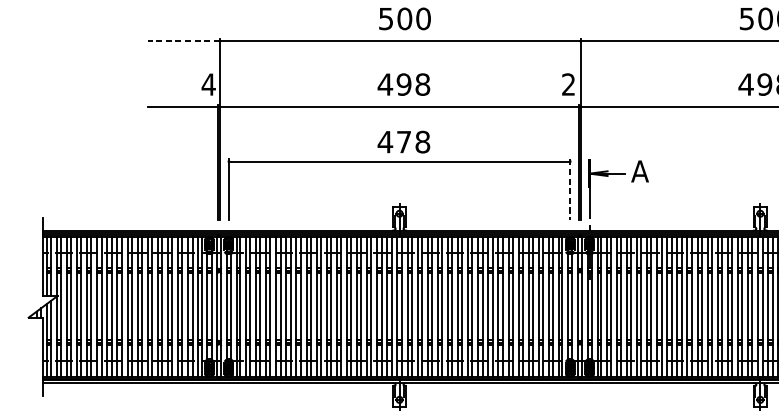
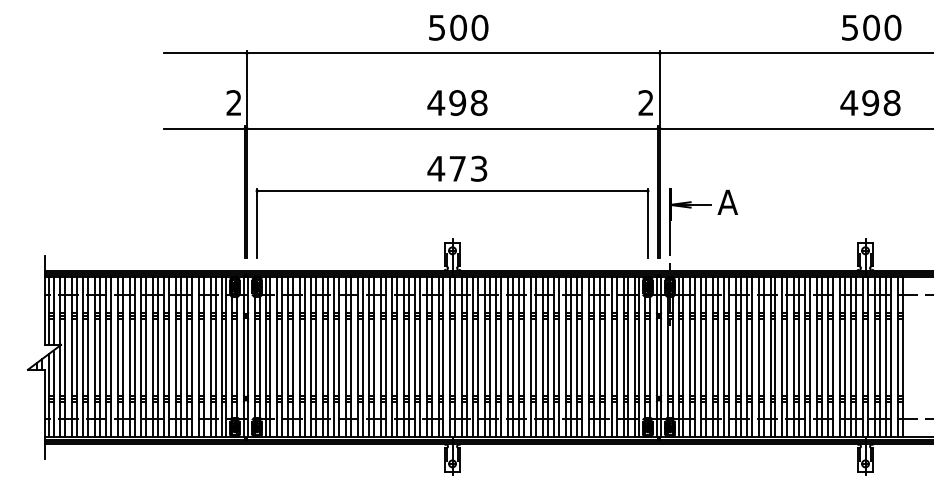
line: (183, 41) -> (205, 53), dashed -> solid
text: (208, 84) -> (233, 102), 4 -> 2
text: (422, 141) -> (478, 168), 478 -> 473
line: (569, 189) -> (647, 223), dashed -> solid

